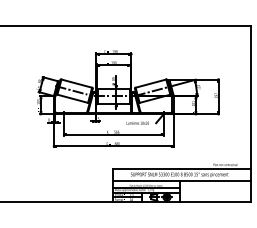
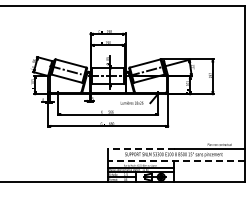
line: (146, 168) -> (140, 148), solid -> dashed
line: (181, 181) -> (175, 161), solid -> dashed

